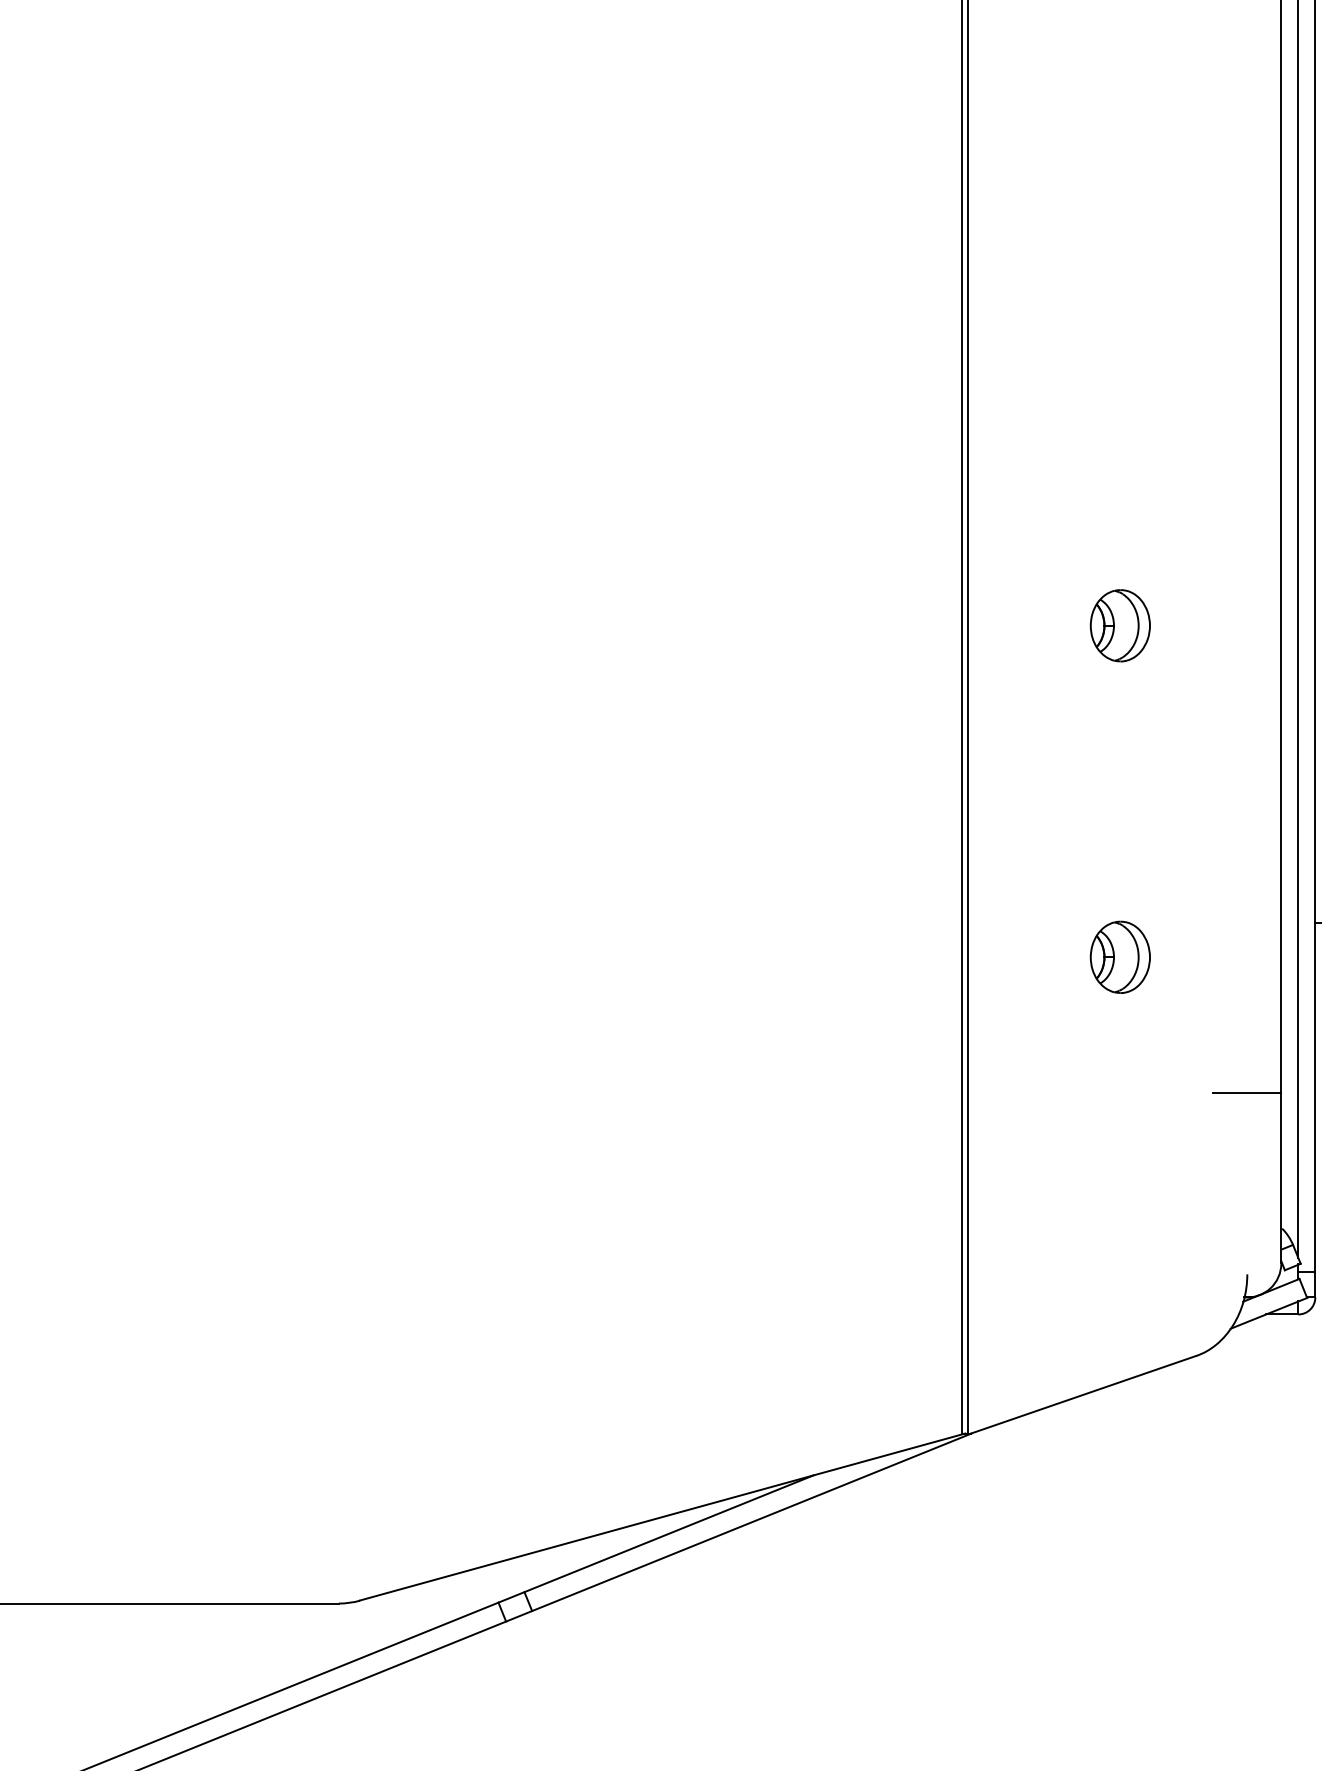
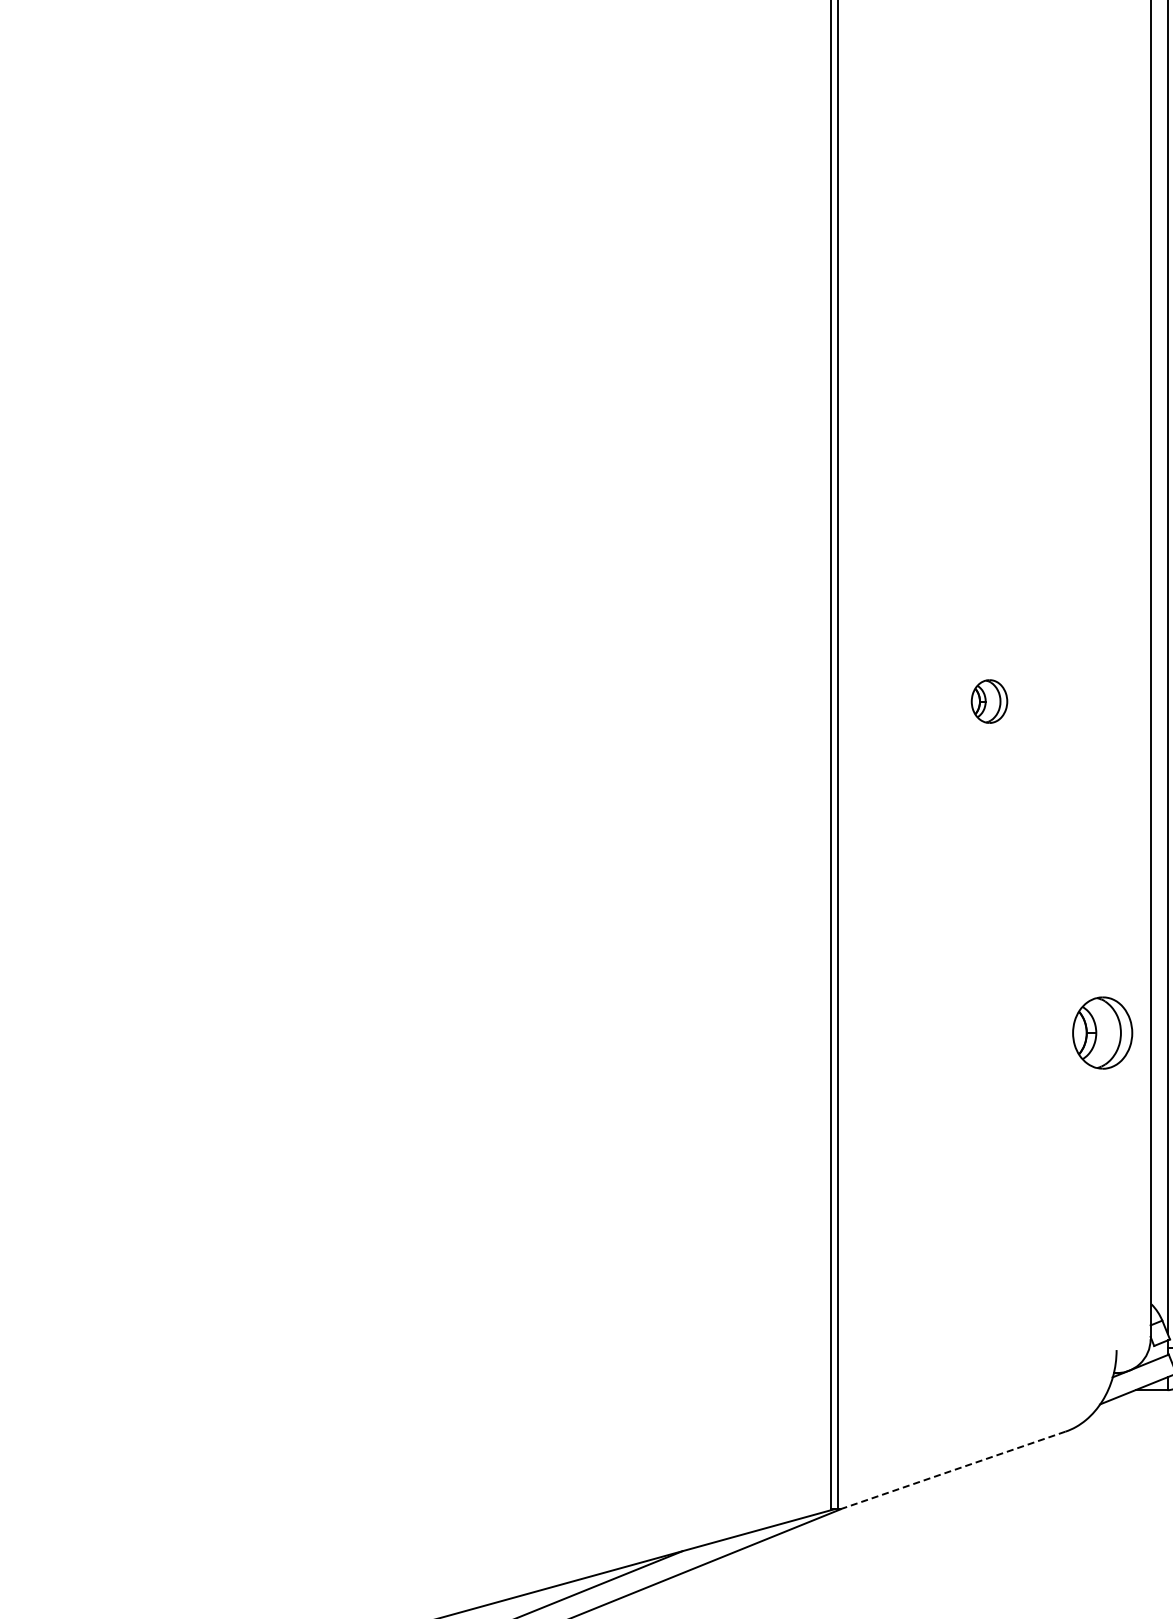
part: (1119, 625) -> (988, 701), size x0.6
part: (1119, 956) -> (1101, 1032), moved
line: (1247, 1093) -> (1116, 1169), removed
line: (1083, 1394) -> (952, 1470), solid -> dashed

